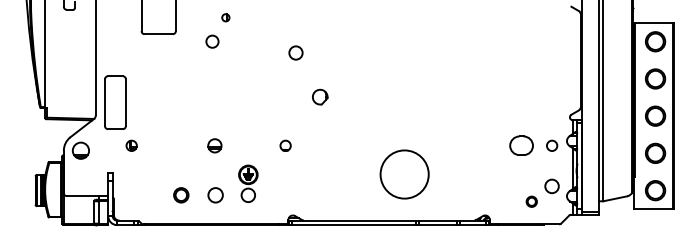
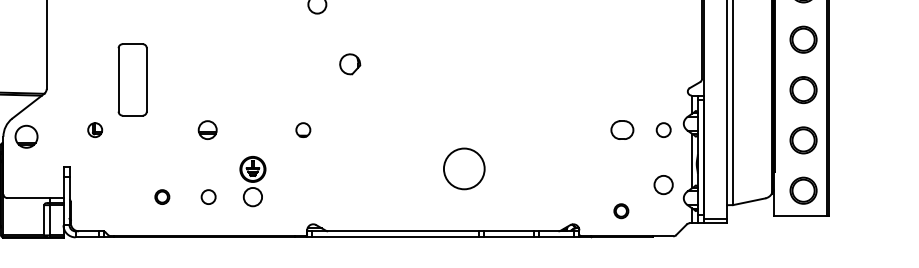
part: (115, 102) -> (132, 79), moved
part: (521, 145) -> (622, 129), size x0.71
circle: (404, 174) -> (464, 168), size x0.62
part: (181, 195) -> (162, 197), size x0.71
circle: (215, 195) -> (208, 197), size x0.71
part: (531, 201) -> (620, 210), moved

